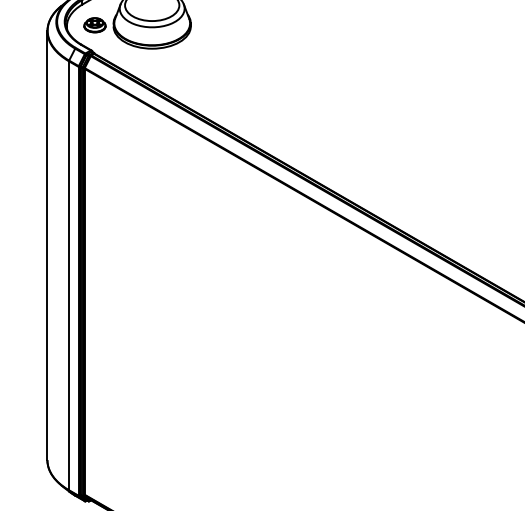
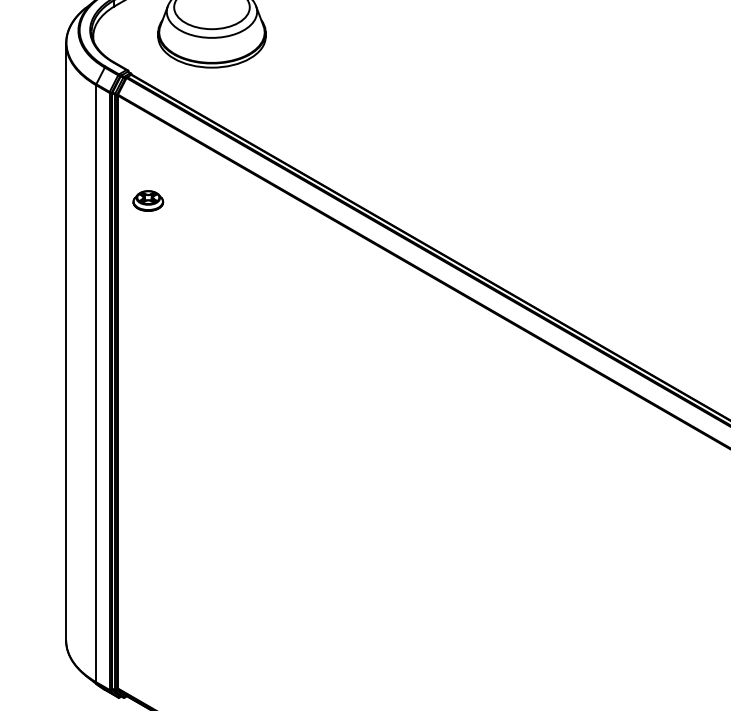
part: (95, 24) -> (148, 200), moved

